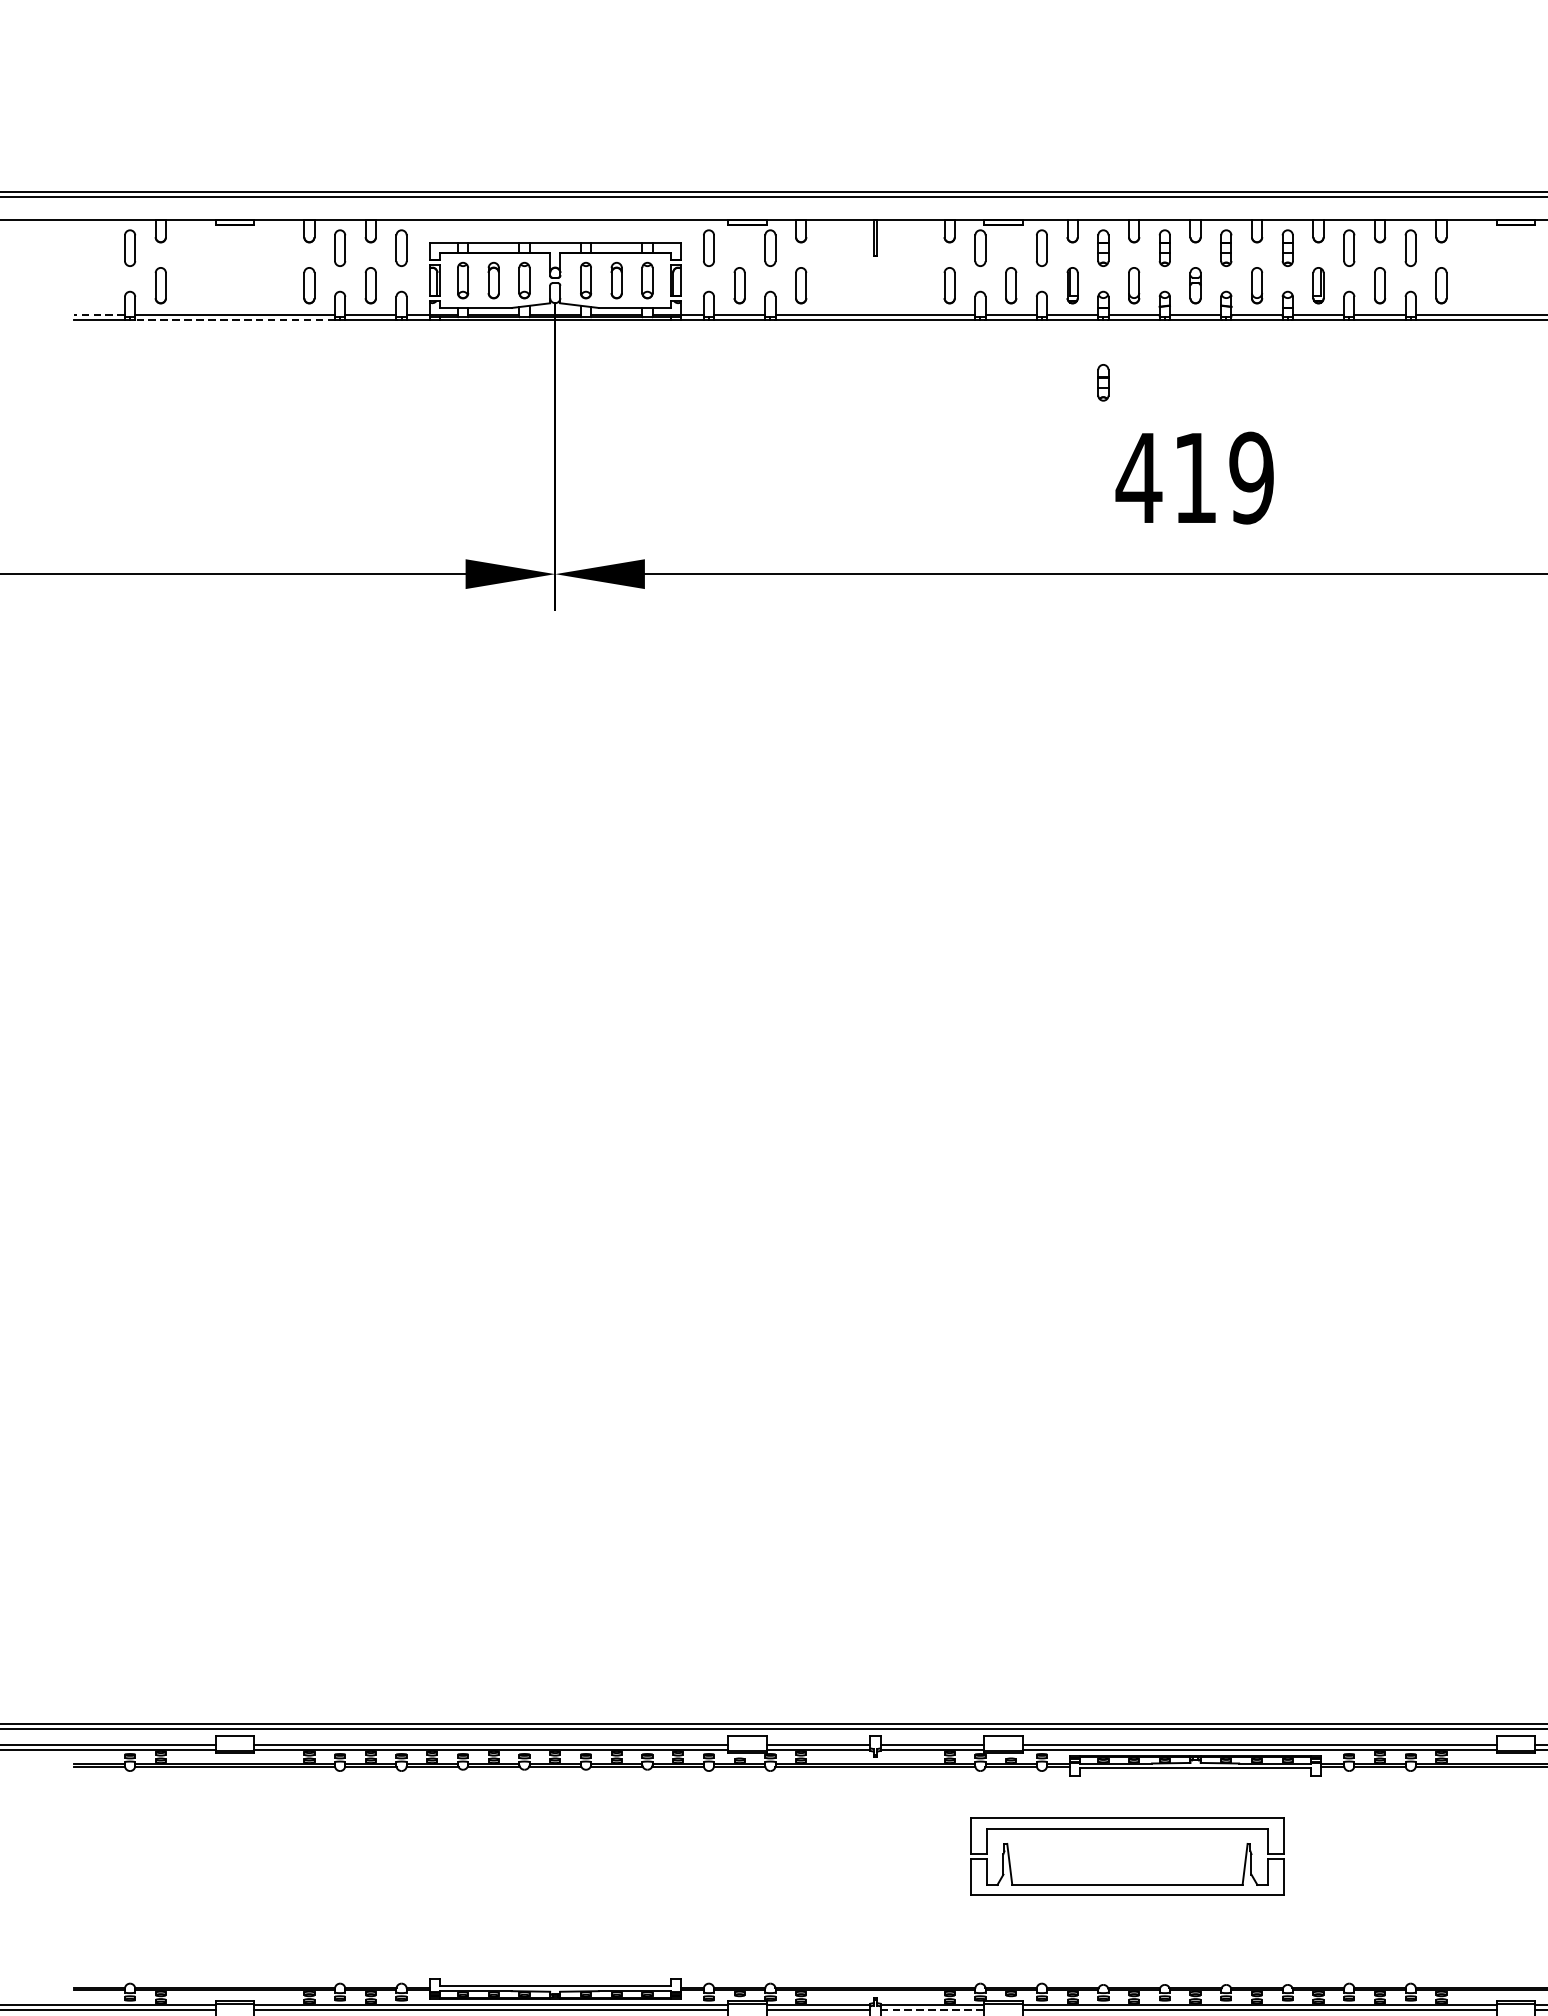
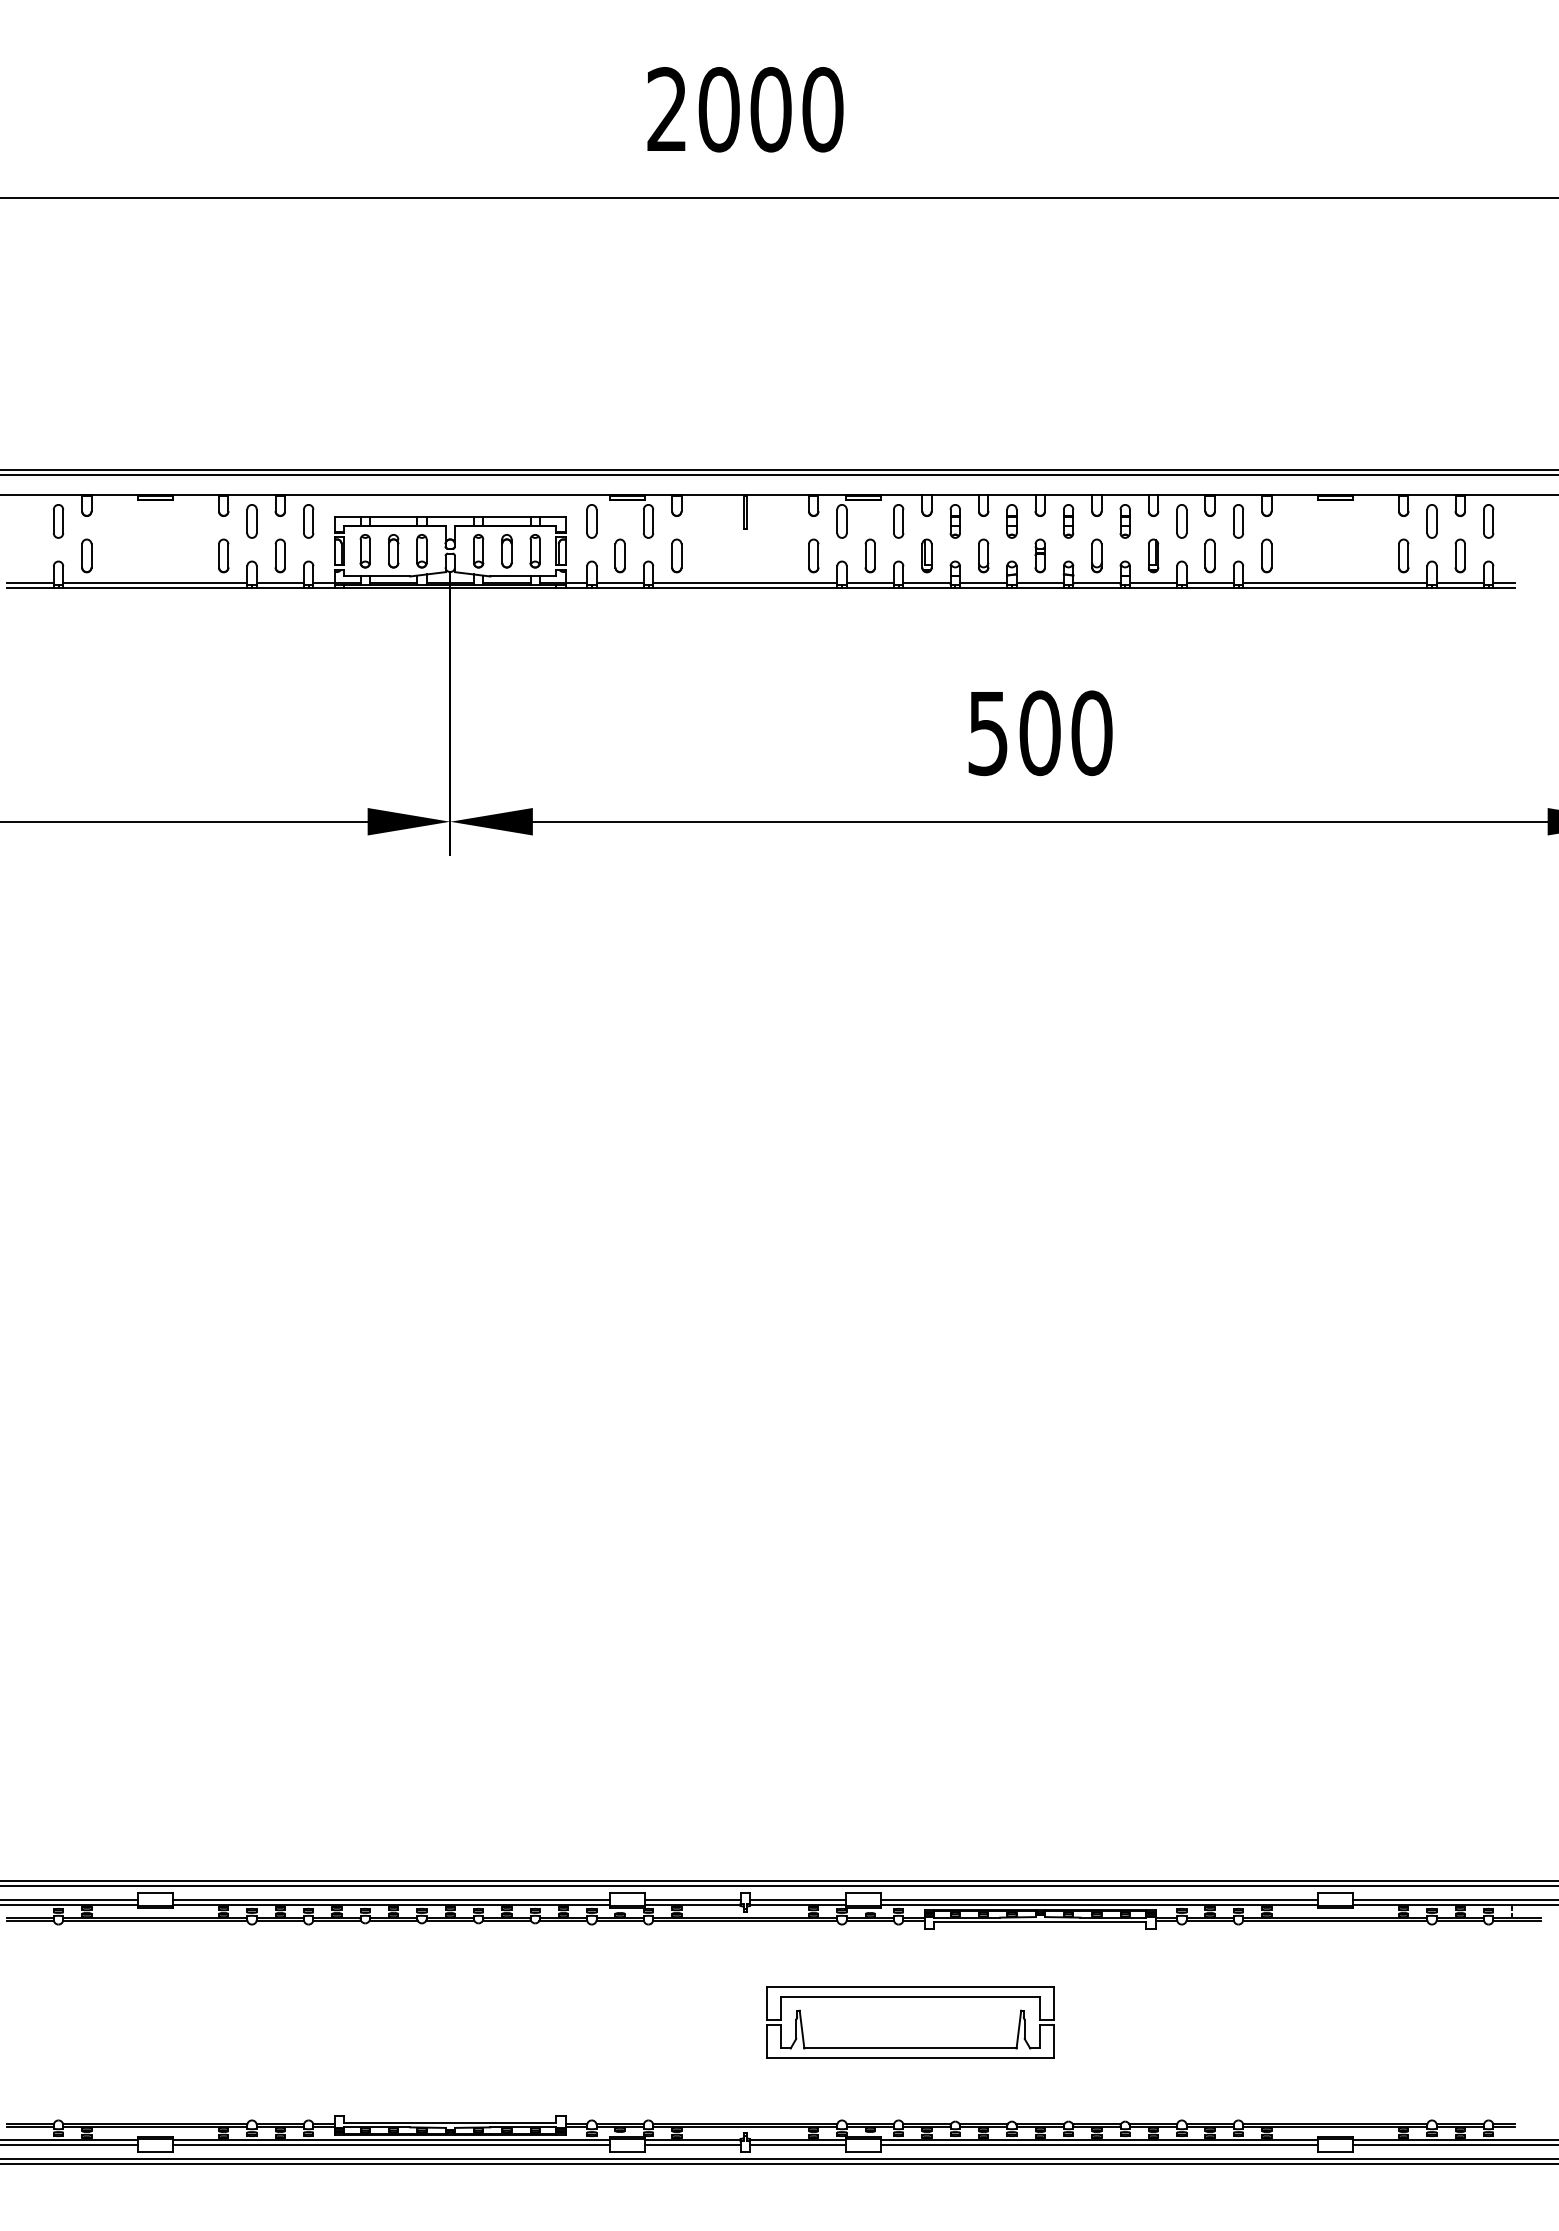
line: (99, 315) -> (30, 583), dashed -> solid
line: (234, 319) -> (154, 587), dashed -> solid
part: (1102, 382) -> (954, 645), removed
text: (1194, 478) -> (1039, 733), 419 -> 500
part: (1127, 1829) -> (910, 1997), moved
line: (932, 2009) -> (797, 2144), dashed -> solid

